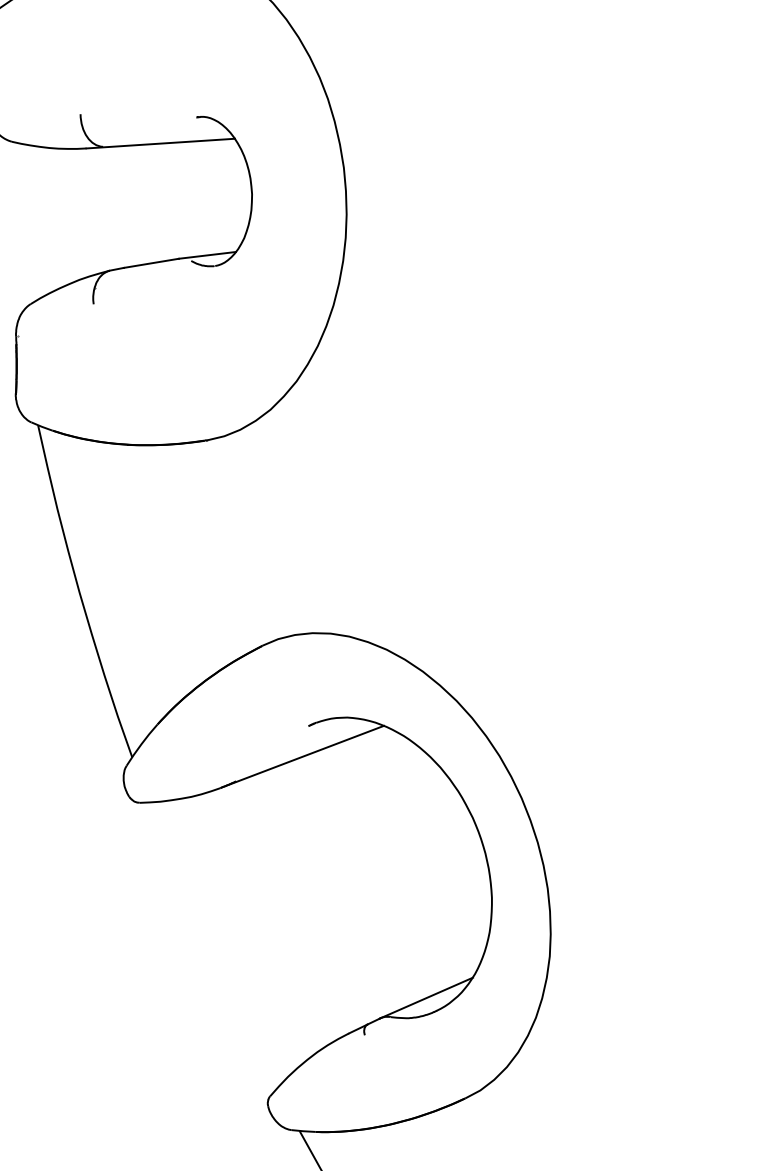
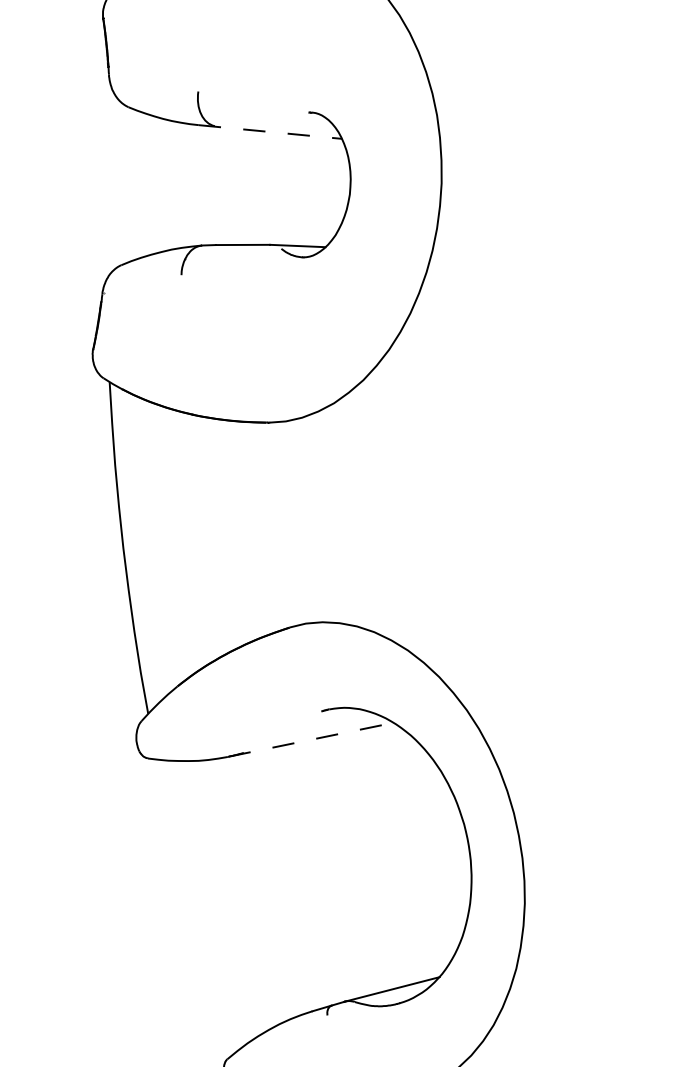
line: (161, 143) -> (271, 132), solid -> dashed
line: (302, 756) -> (311, 739), solid -> dashed

